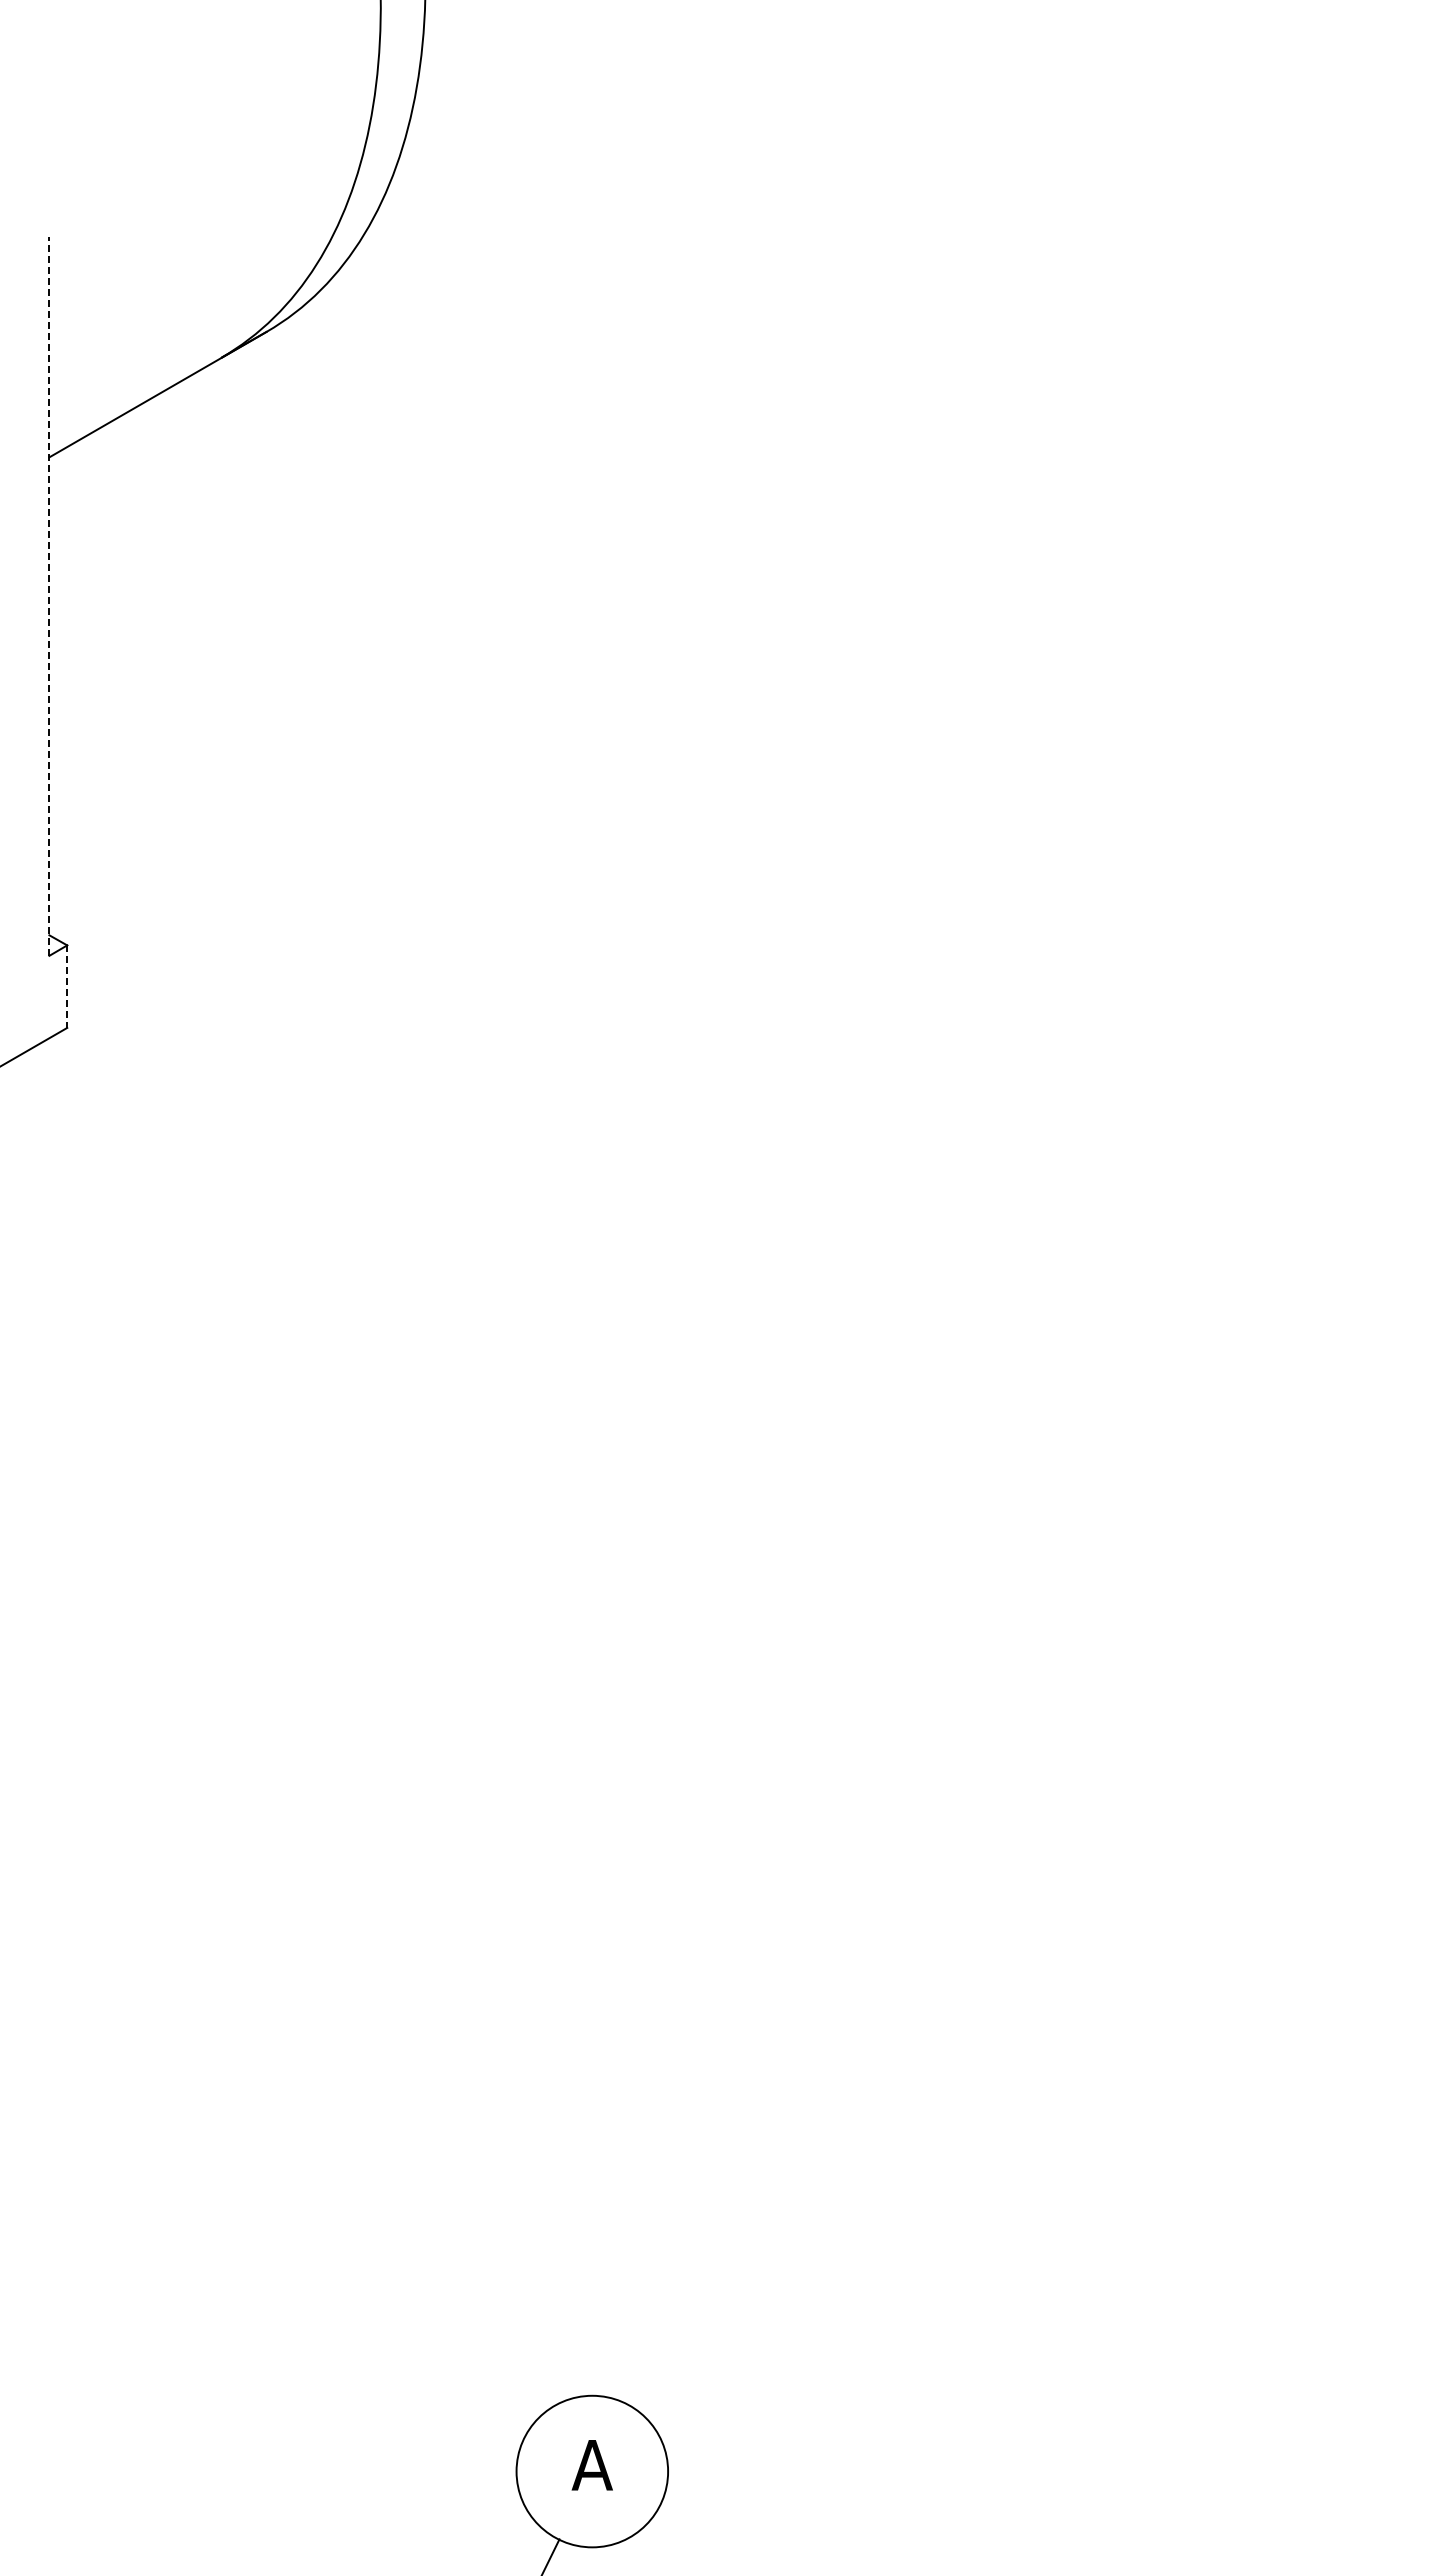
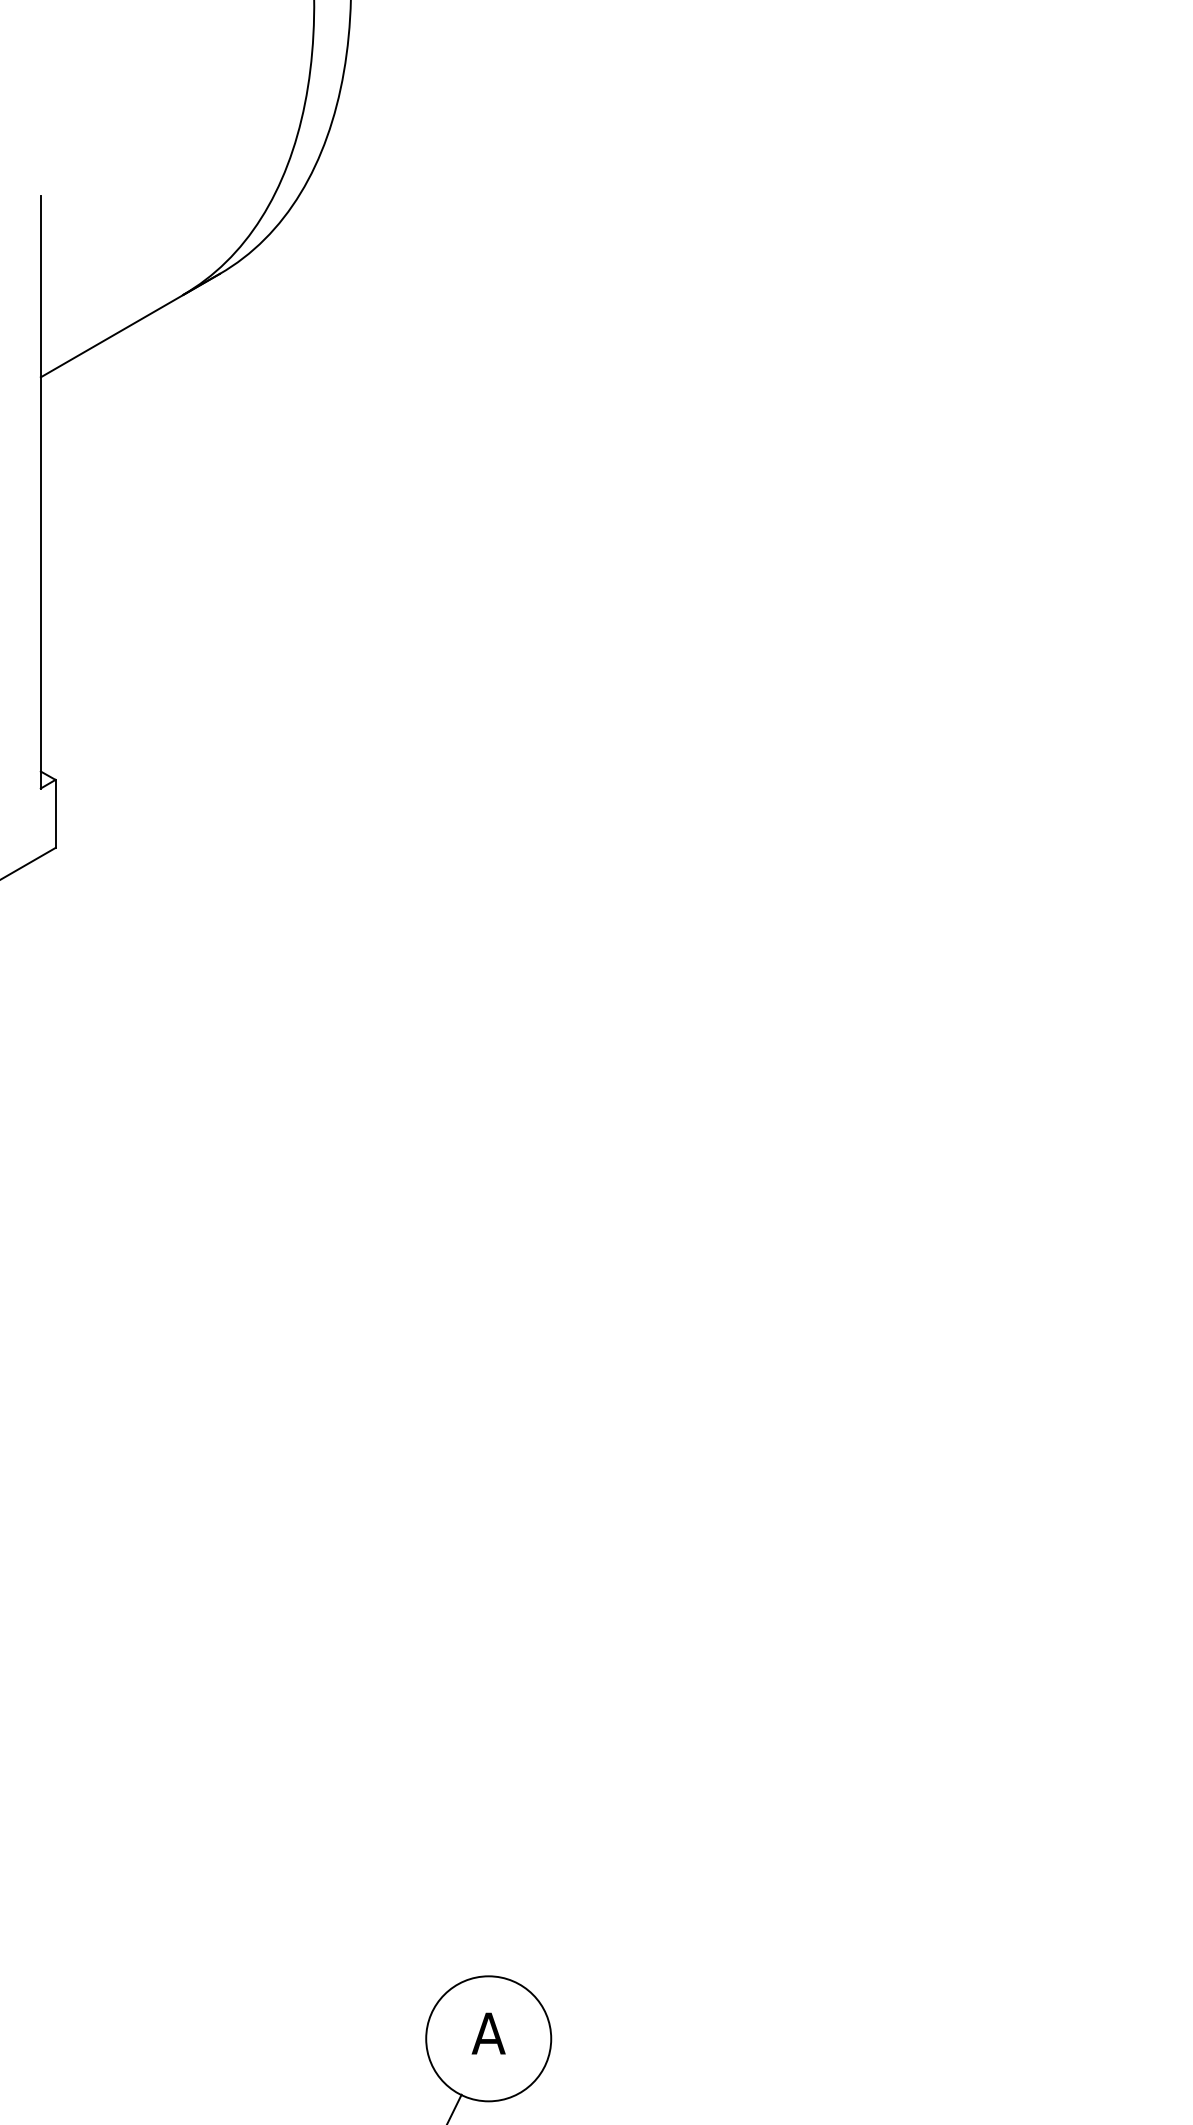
line: (49, 595) -> (40, 491), dashed -> solid
line: (67, 987) -> (55, 814), dashed -> solid

